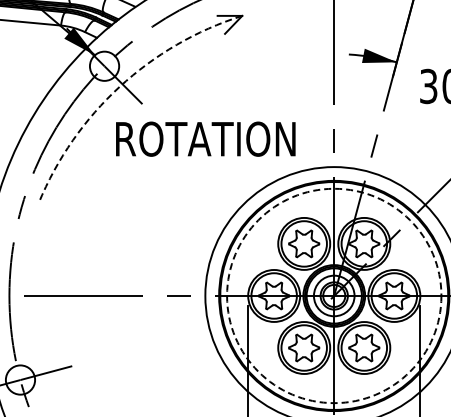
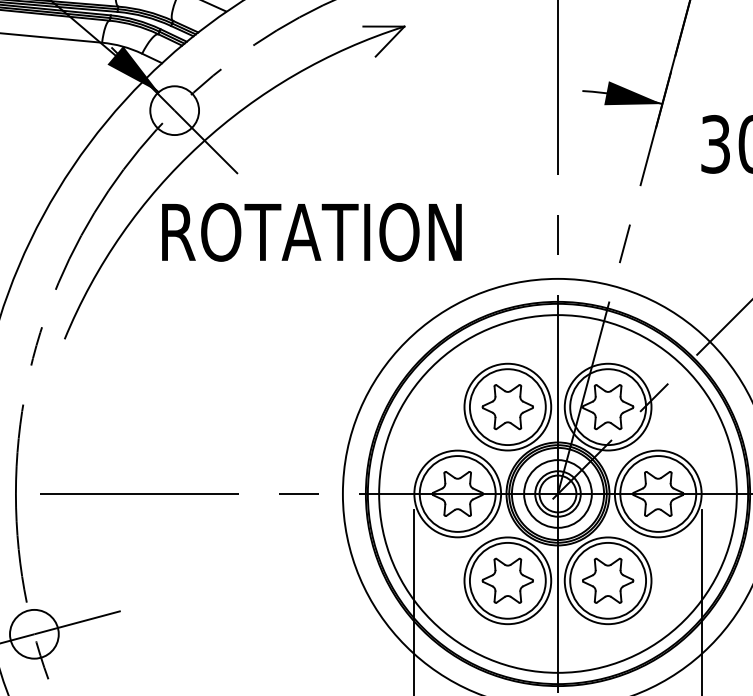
arc: (119, 86) -> (199, 144), dashed -> solid
text: (205, 138) -> (311, 231), moved
circle: (334, 295) -> (558, 493), dashed -> solid

